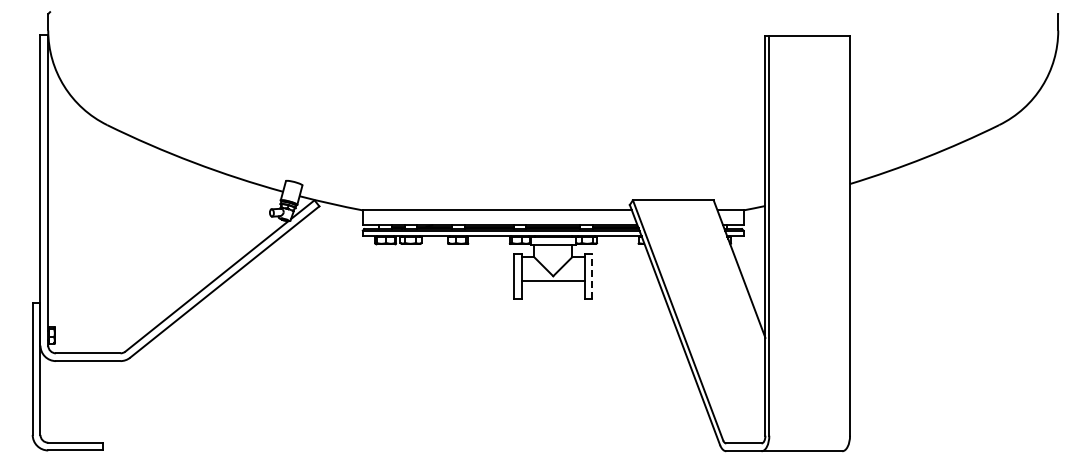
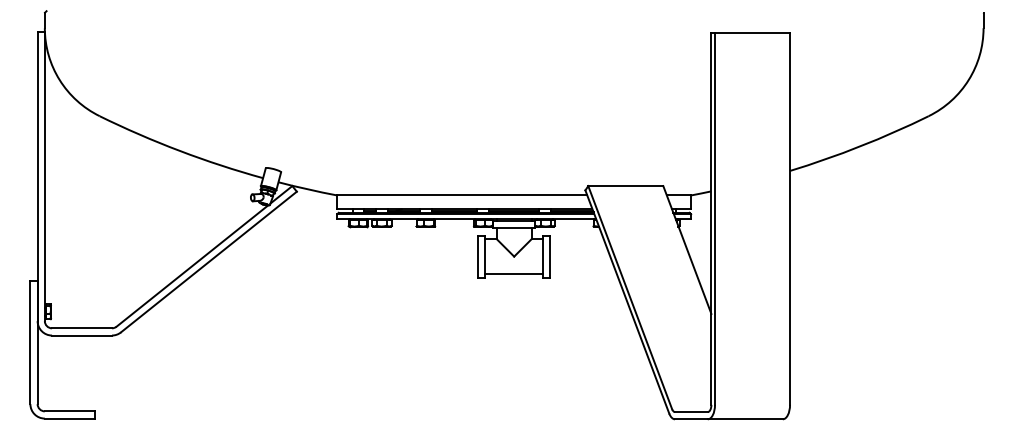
line: (592, 276) -> (550, 256), dashed -> solid
line: (553, 281) -> (514, 274), moved

